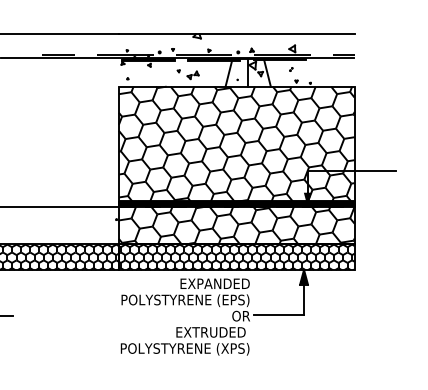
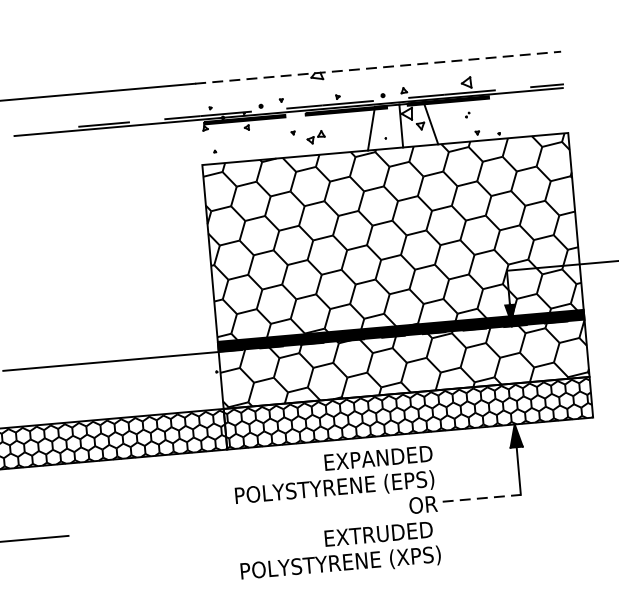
line: (236, 34) -> (377, 68), solid -> dashed
line: (279, 315) -> (482, 498), solid -> dashed

